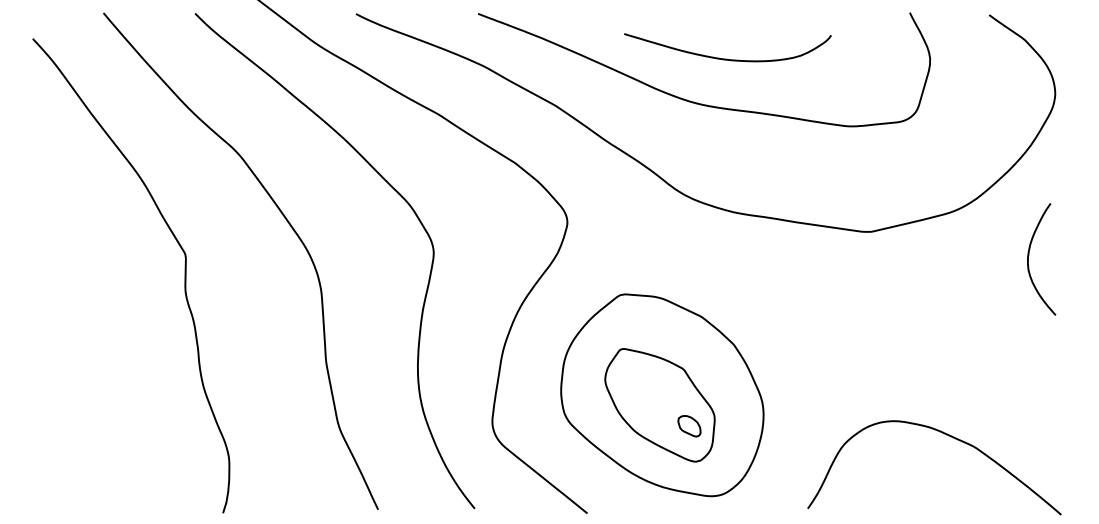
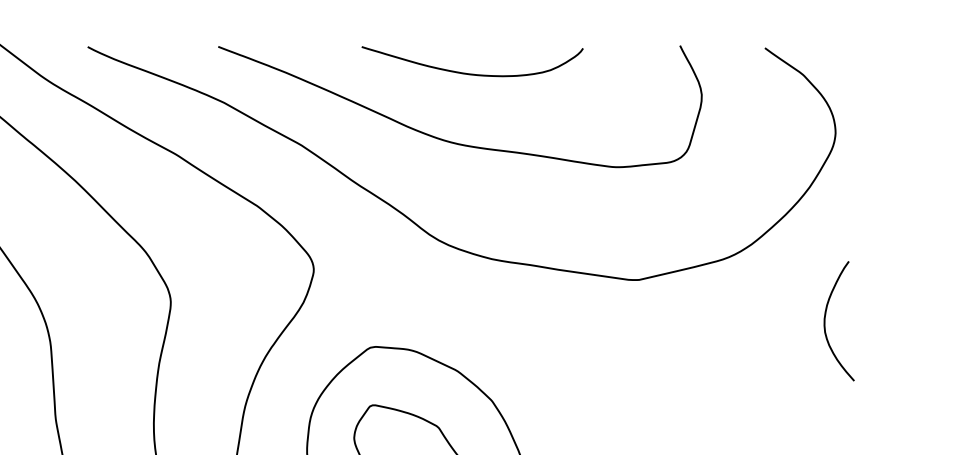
curve: (727, 58) -> (472, 73), moved
curve: (1029, 255) -> (826, 317), moved

